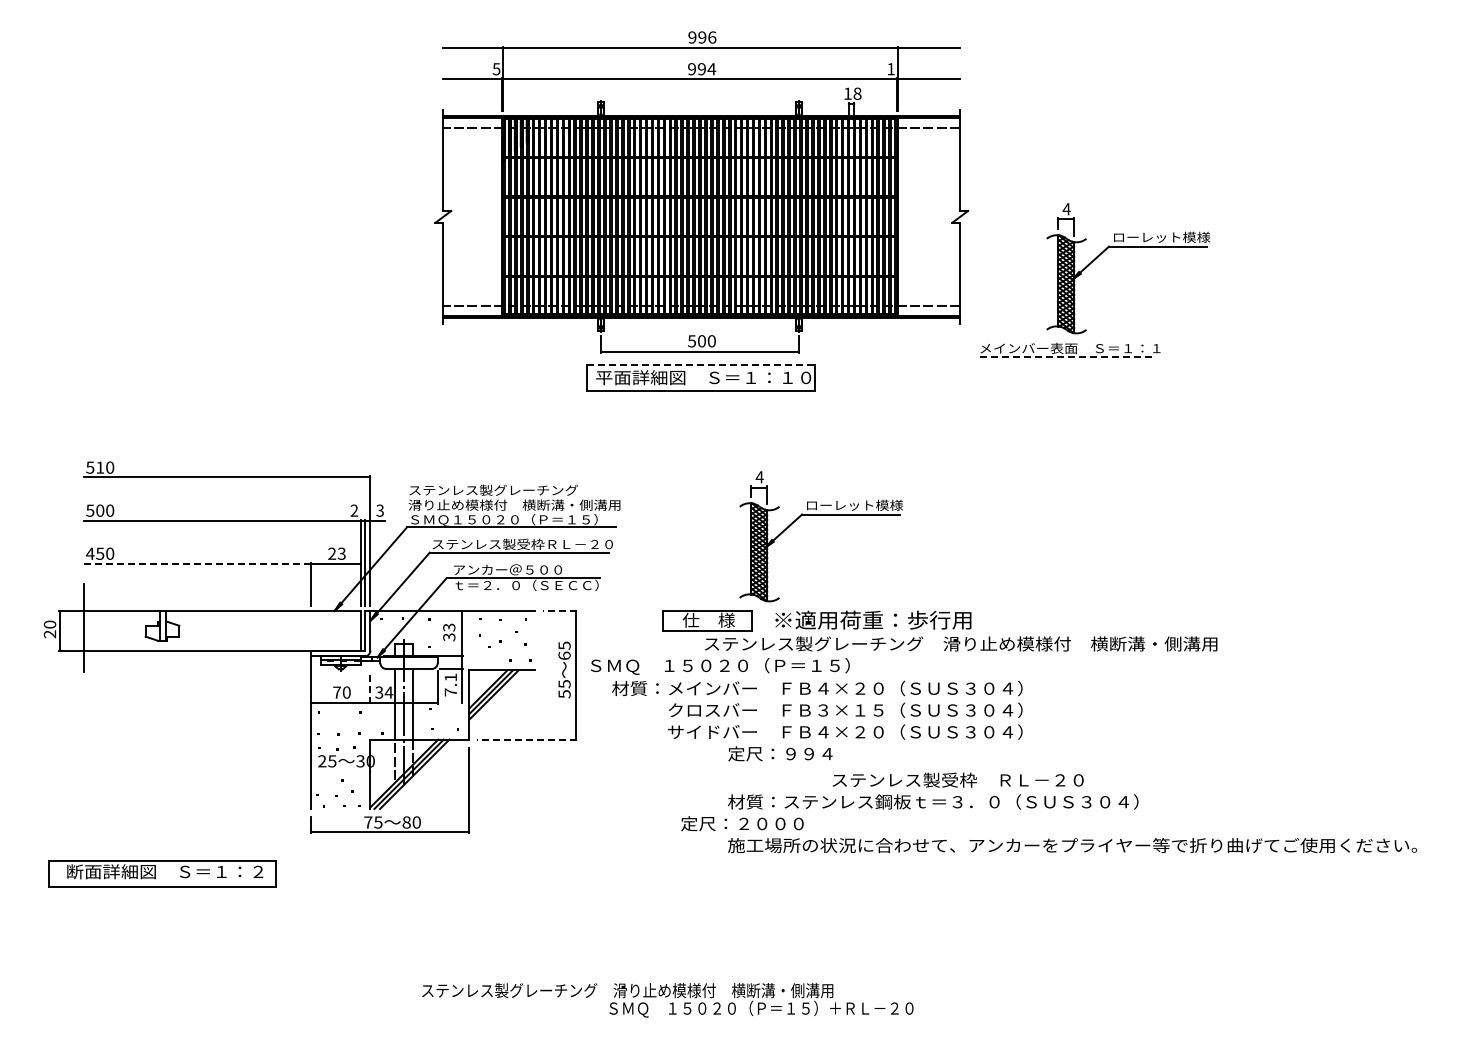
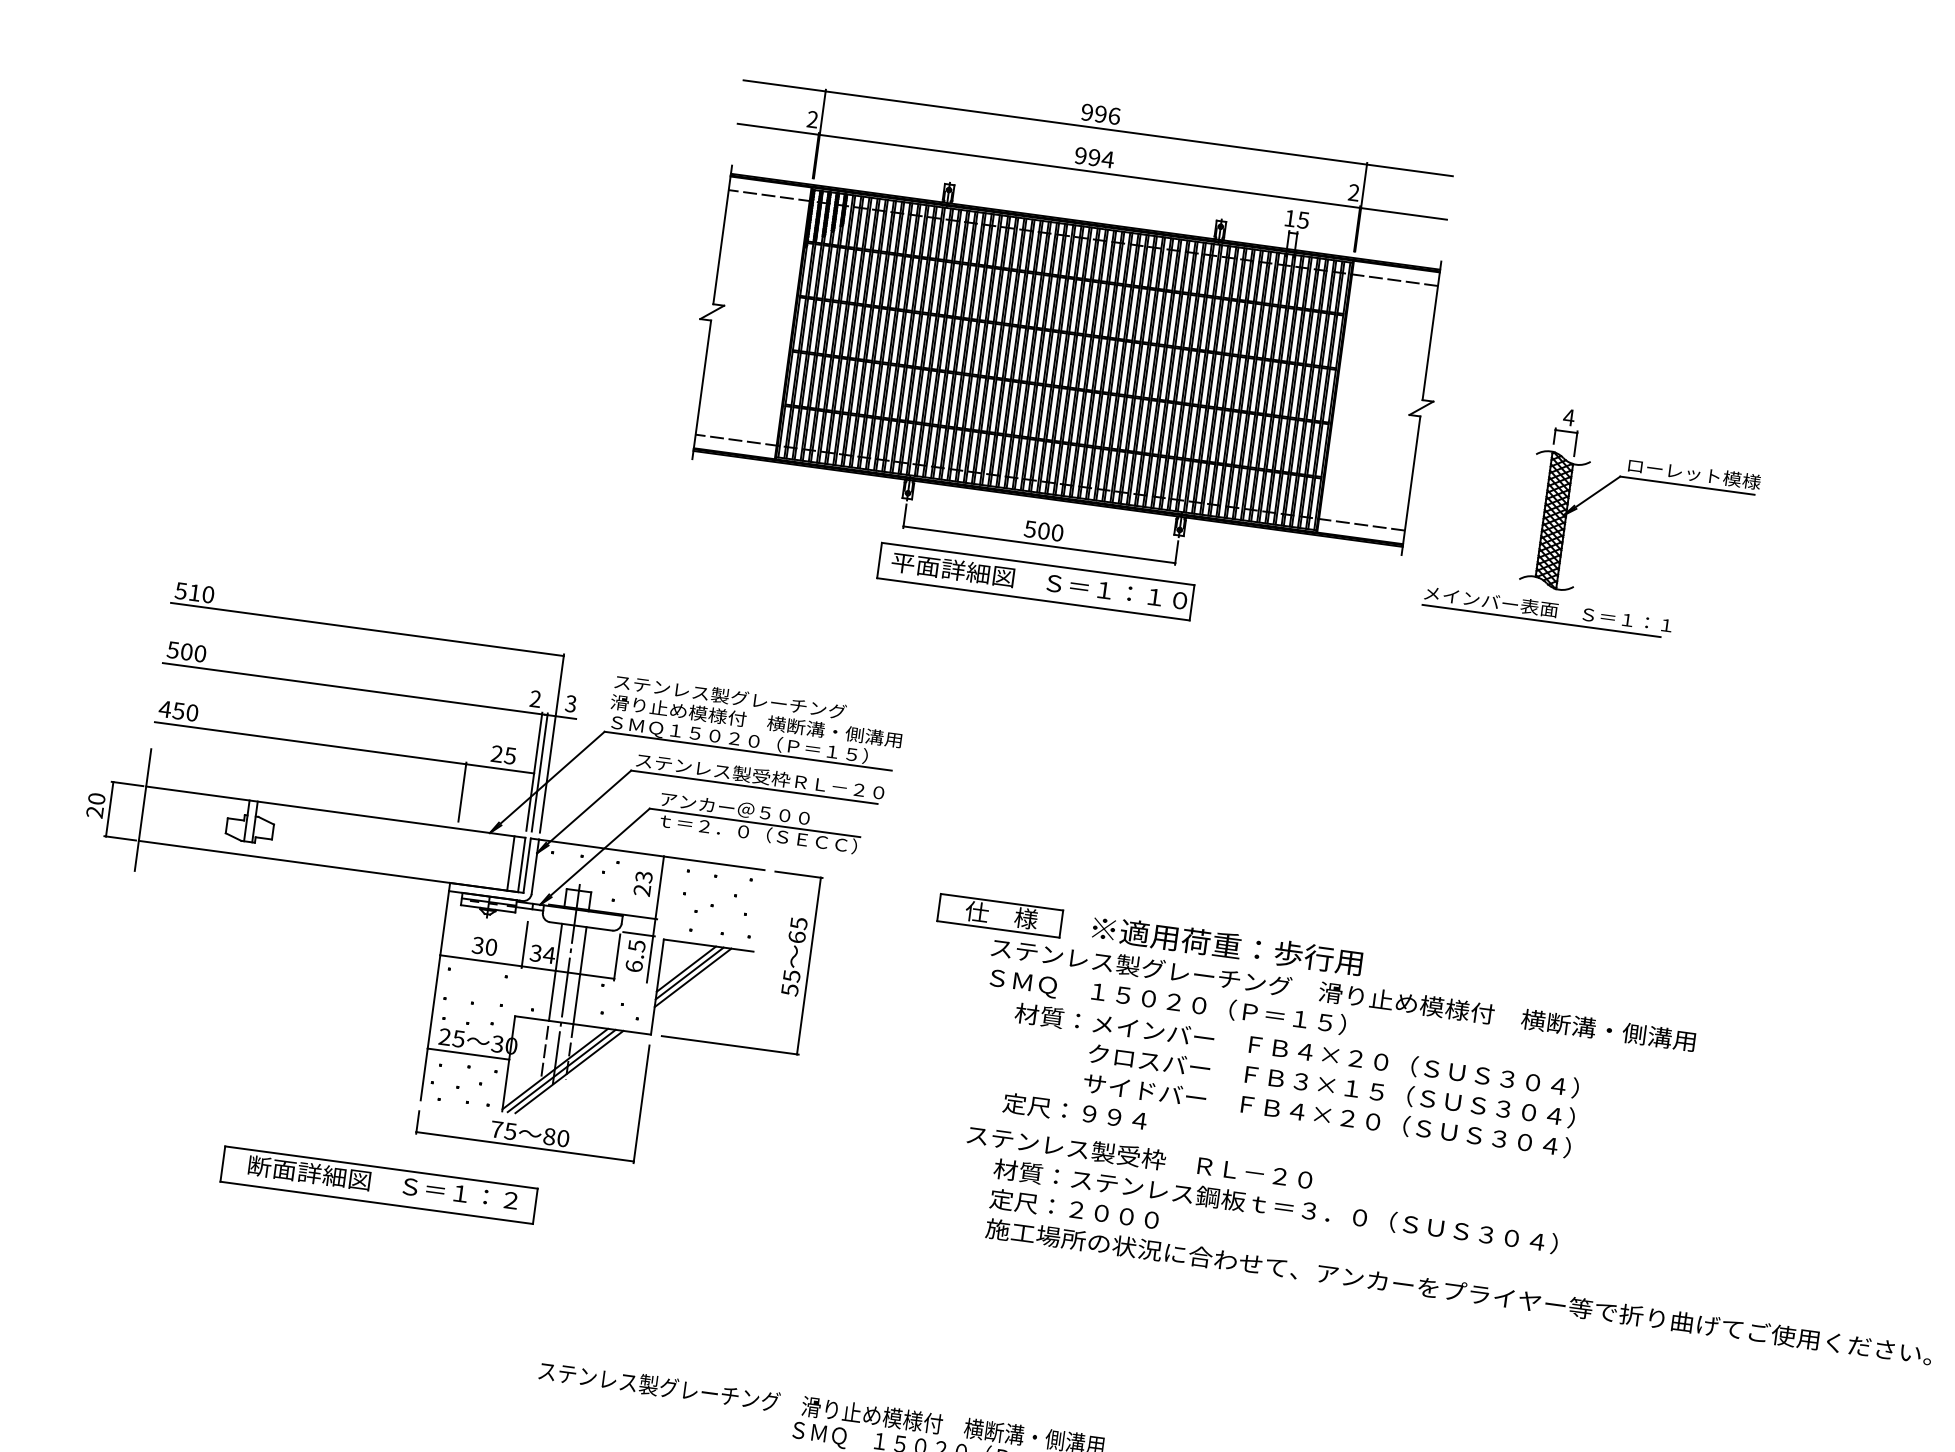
text: (496, 69) -> (812, 119), 5 -> 2
text: (890, 69) -> (1353, 193), 1 -> 2
text: (857, 93) -> (1303, 219), 18 -> 15
line: (1066, 357) -> (1541, 620), dashed -> solid
line: (701, 365) -> (1038, 564), dashed -> solid
part: (820, 515) -> (1174, 792), removed
text: (341, 553) -> (509, 755), 23 -> 25
line: (198, 564) -> (311, 743), dashed -> solid
line: (559, 610) -> (798, 874), dashed -> solid
line: (352, 630) -> (510, 863), added
text: (449, 637) -> (642, 890), 33 -> 23
text: (450, 684) -> (635, 955), 7.1 -> 6.5
line: (370, 687) -> (524, 944), dashed -> solid
text: (337, 692) -> (478, 945), 70 -> 30
text: (806, 698) -> (1280, 1062), moved
line: (527, 739) -> (730, 1045), dashed -> solid
line: (340, 771) -> (468, 1054), added
text: (957, 779) -> (1139, 1156), moved
text: (742, 823) -> (1074, 1209), moved
part: (162, 873) -> (379, 1184), moved

